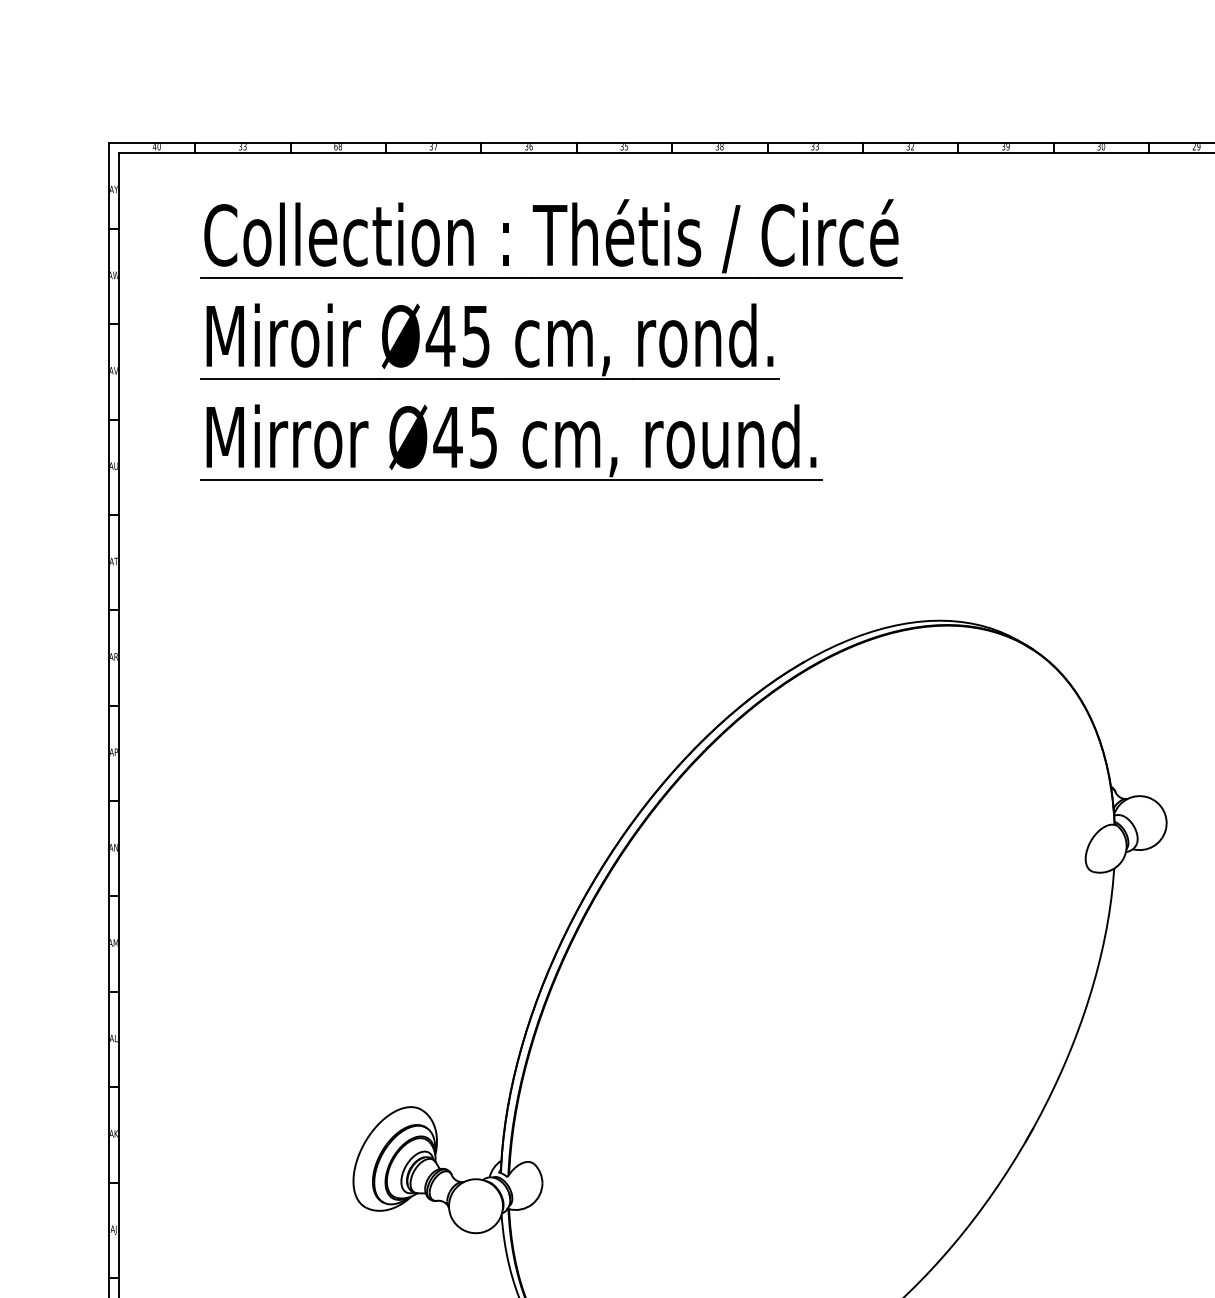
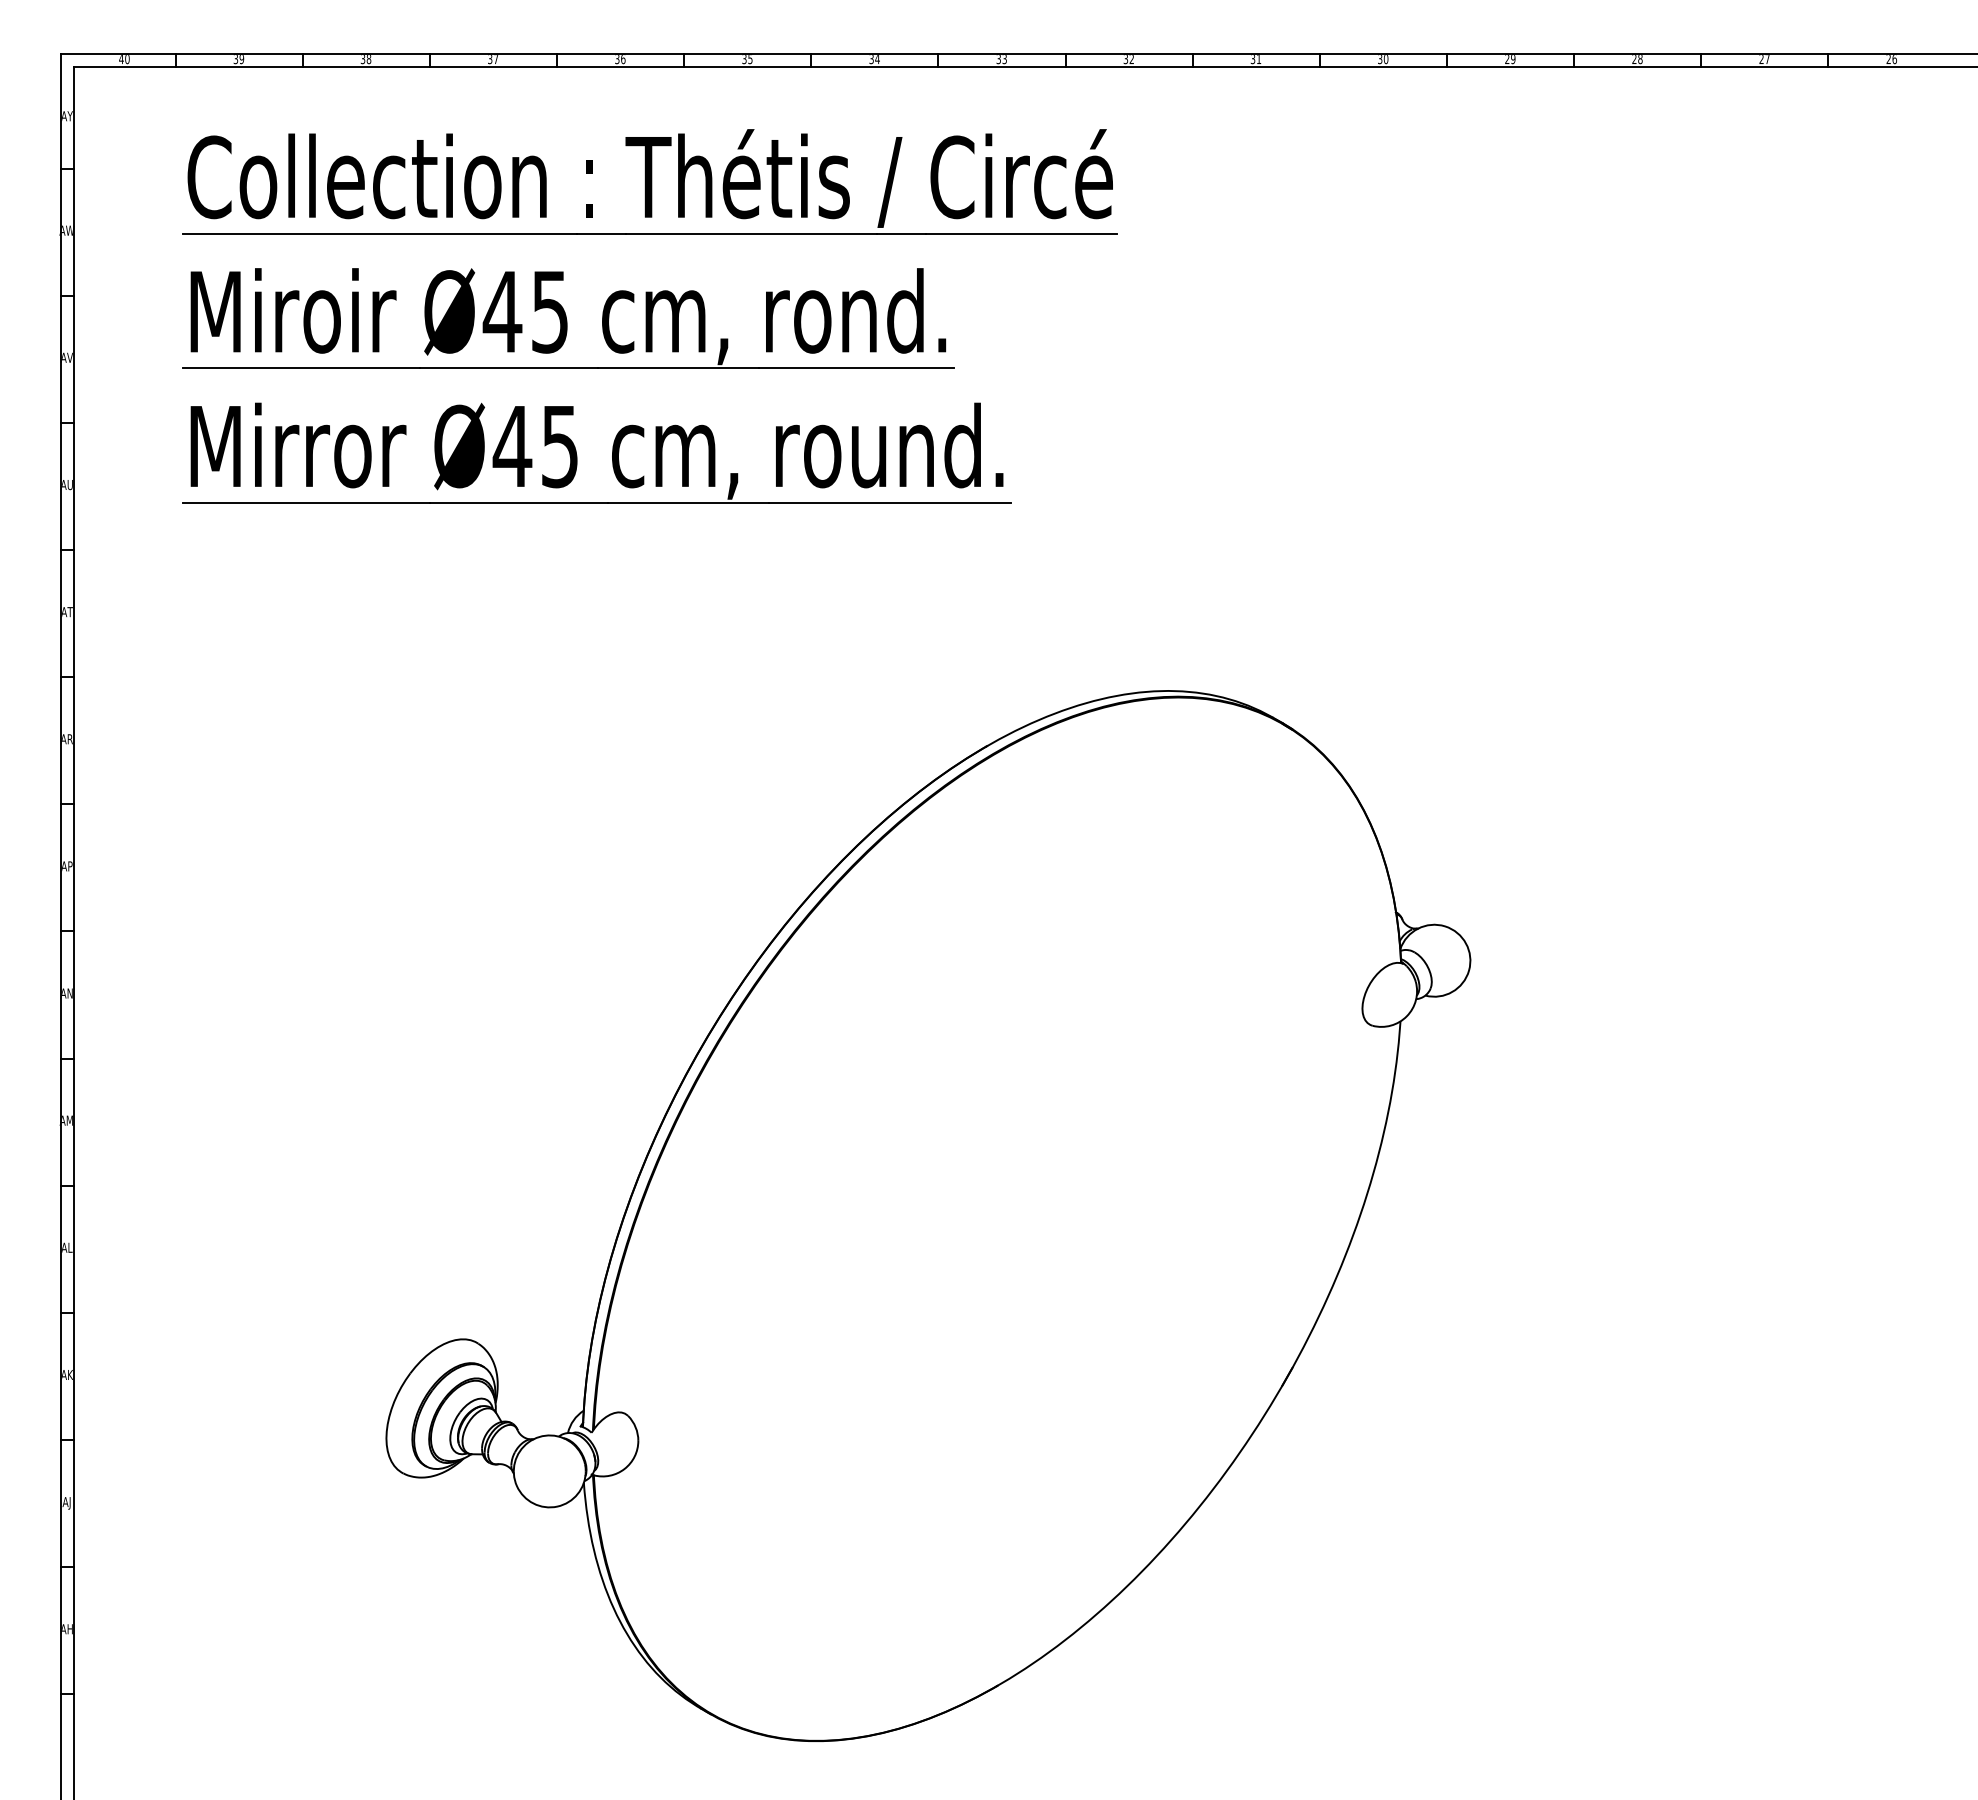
text: (244, 146) -> (241, 59), 33 -> 39
text: (335, 146) -> (362, 59), 68 -> 38
text: (721, 146) -> (877, 59), 38 -> 34
text: (1007, 146) -> (1258, 59), 39 -> 31

